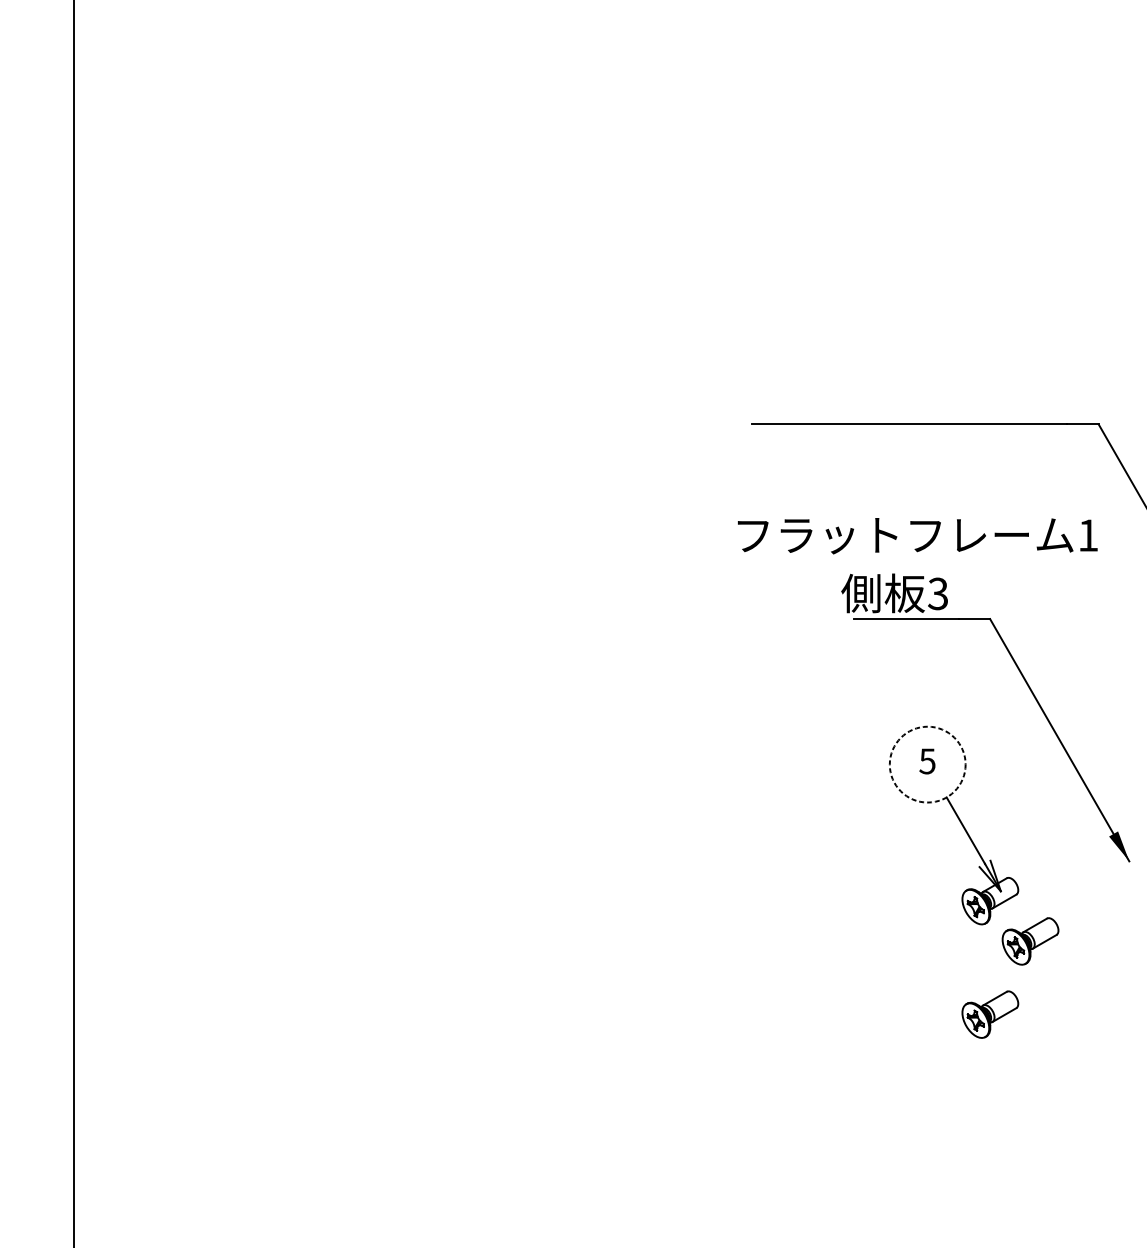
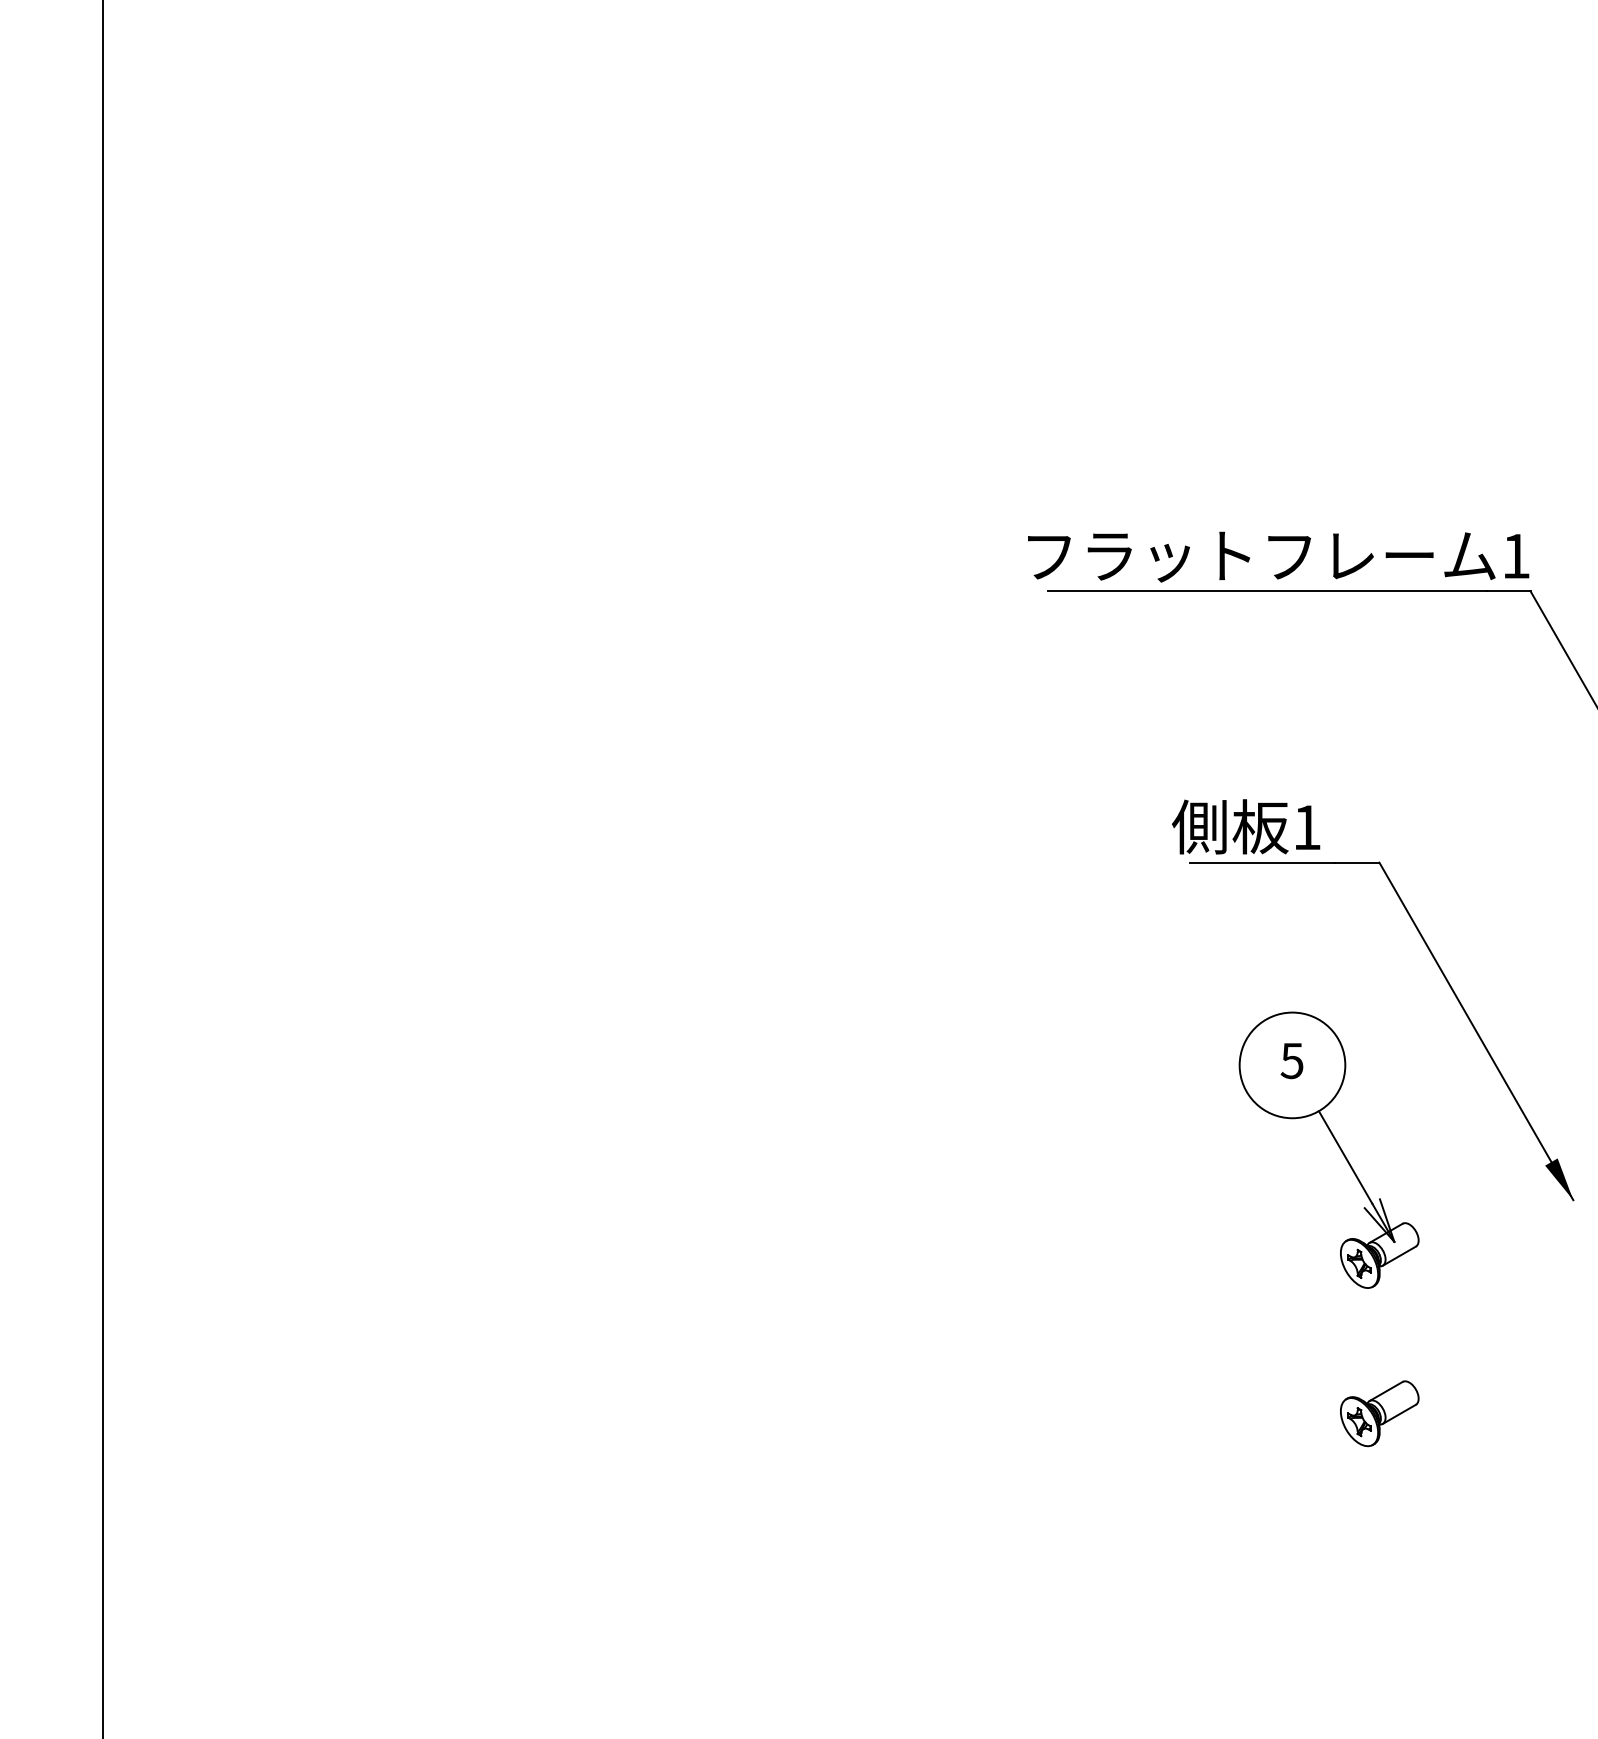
text: (917, 535) -> (1278, 556), moved
text: (937, 593) -> (1306, 827), 3 -> 1
circle: (927, 764) -> (1292, 1065), dashed -> solid
part: (1030, 941) -> (1435, 1311), removed

